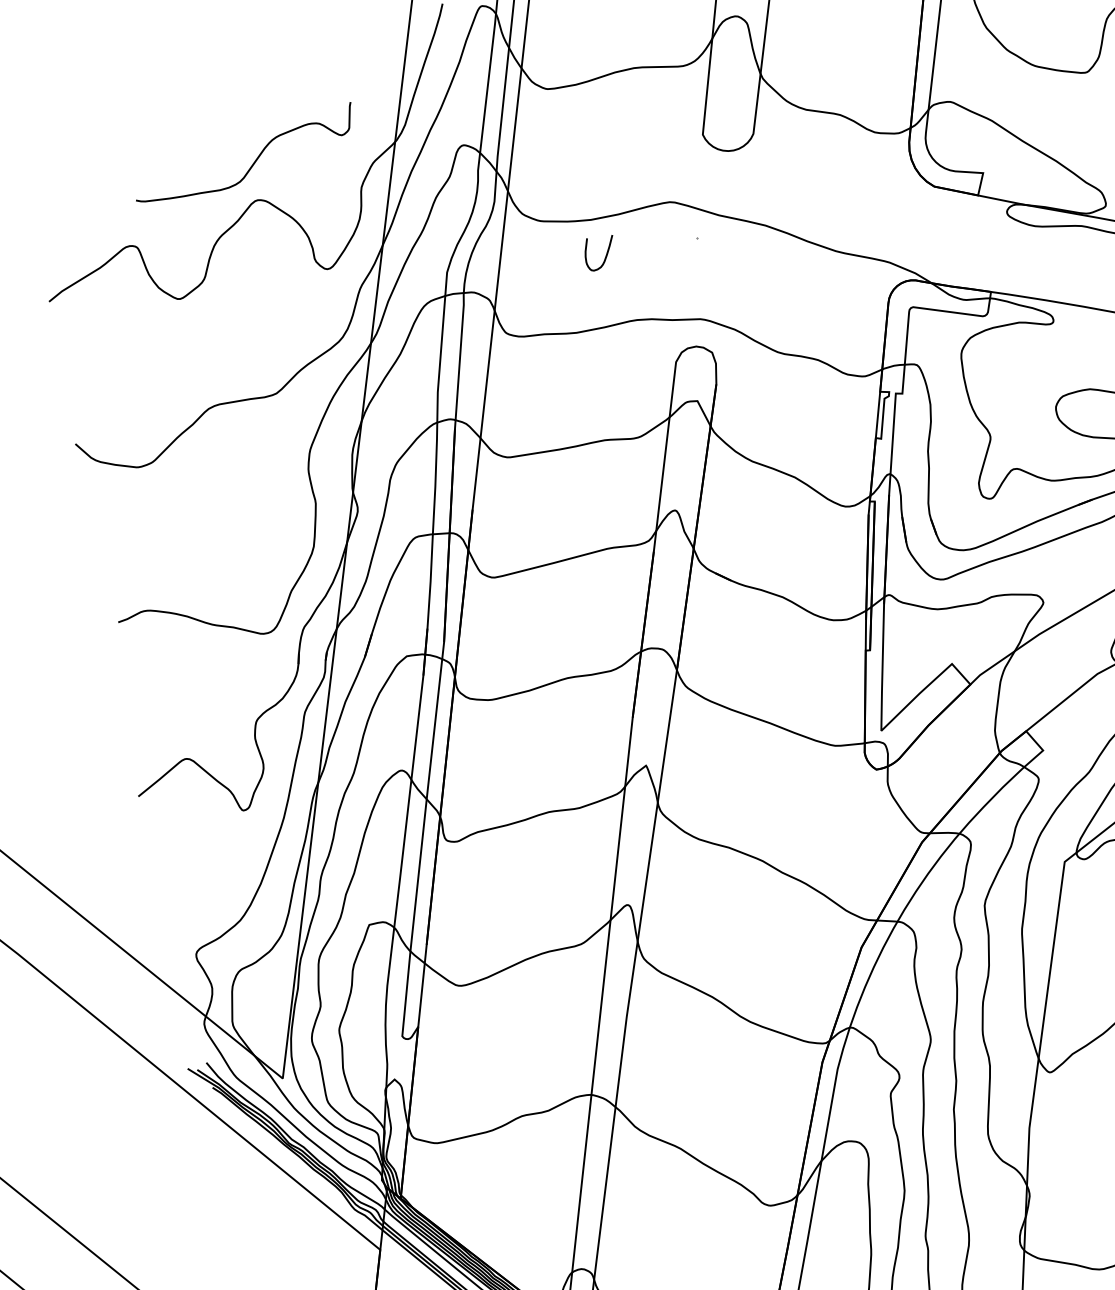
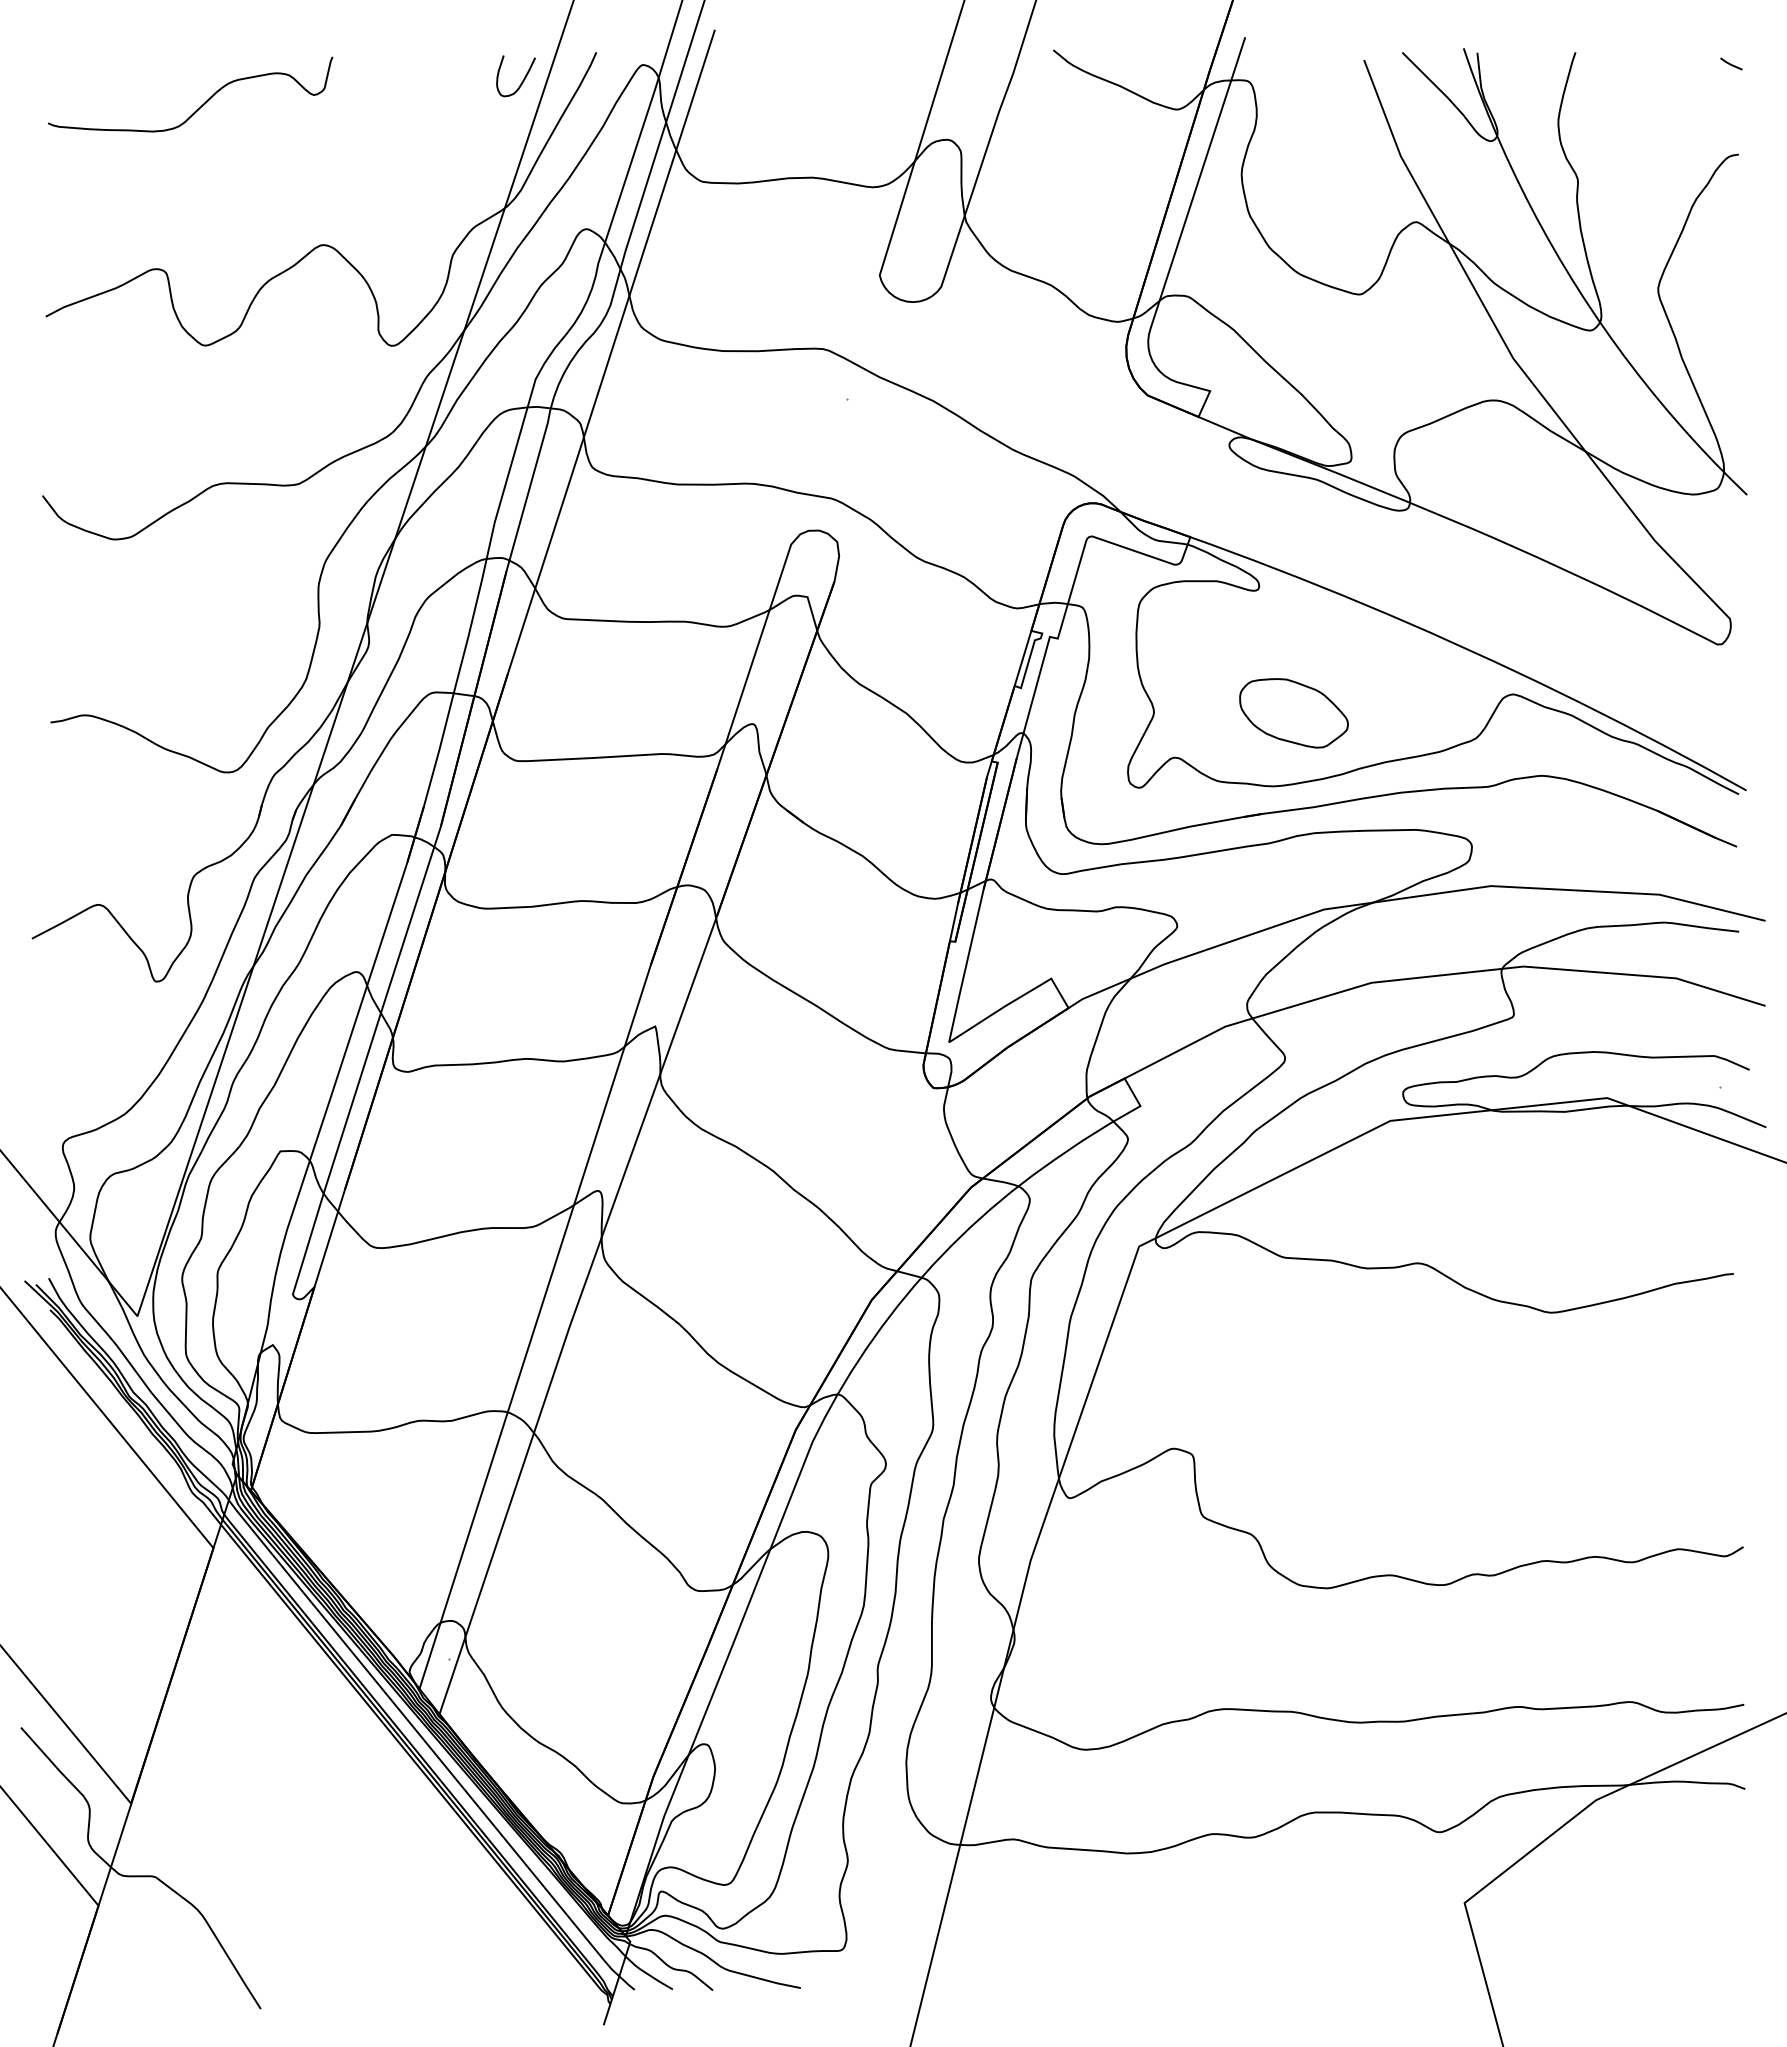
curve: (254, 161) -> (201, 105), moved
curve: (605, 255) -> (522, 80), moved

